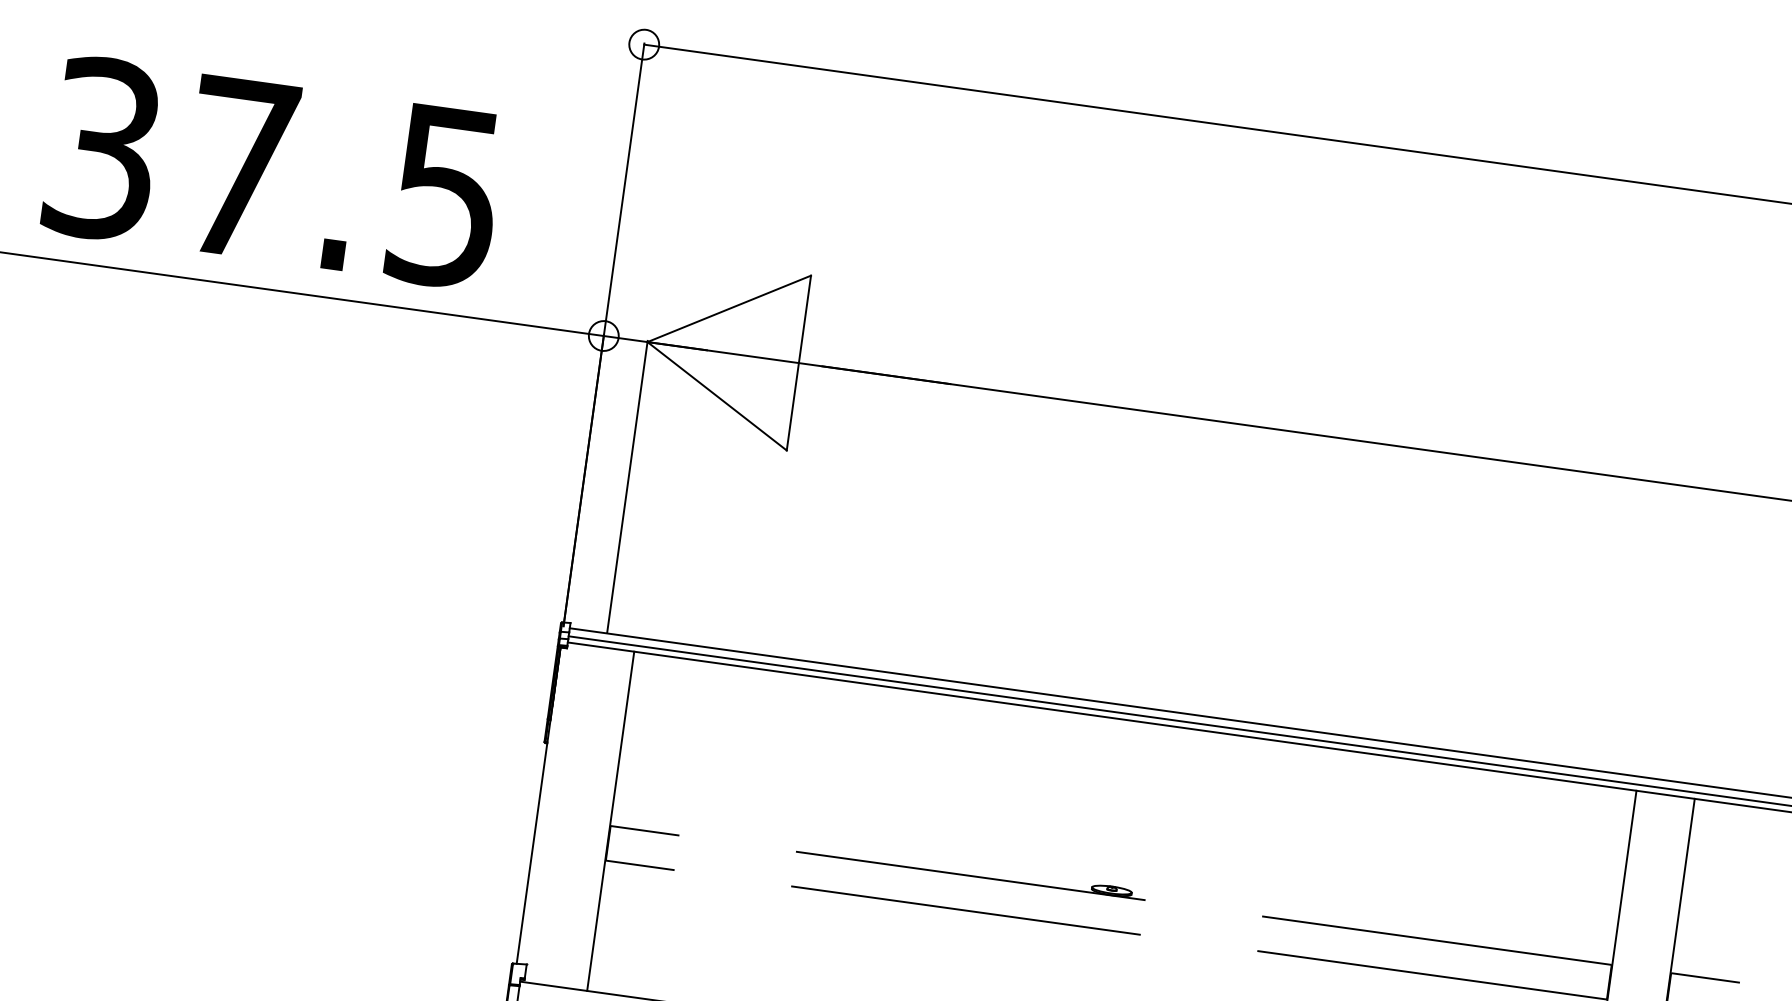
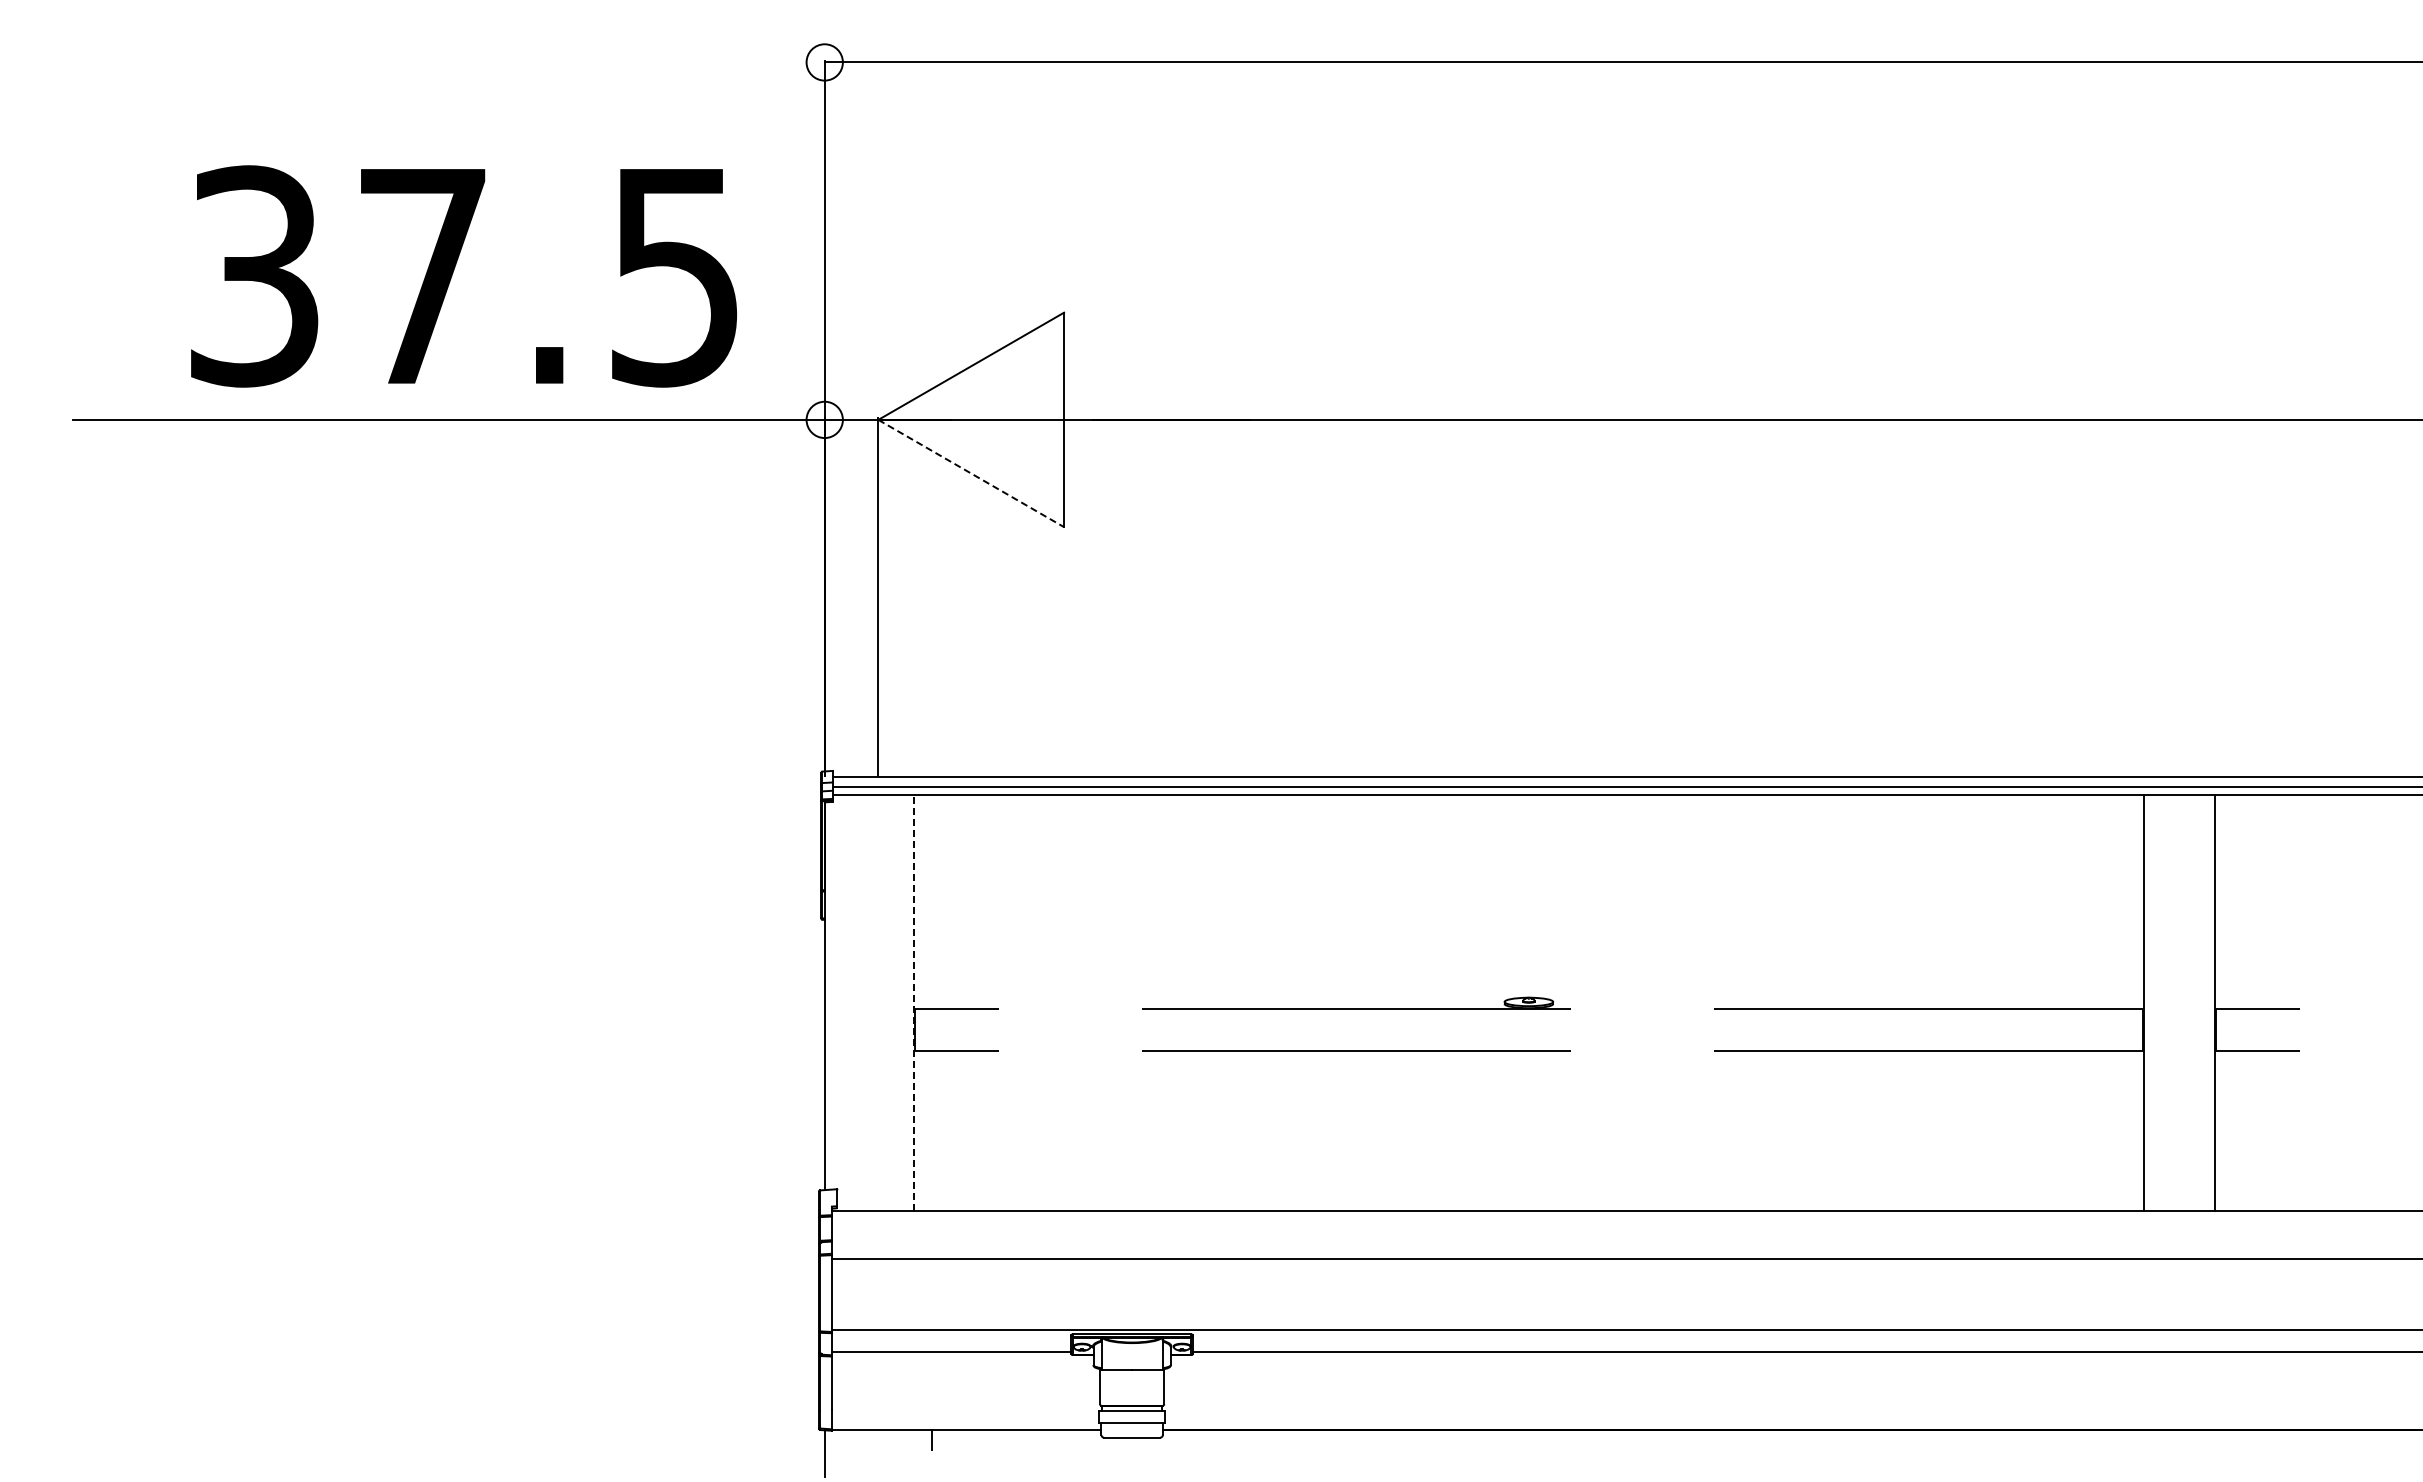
text: (273, 172) -> (463, 276), moved
line: (717, 396) -> (971, 473), solid -> dashed
line: (611, 821) -> (914, 1002), solid -> dashed

